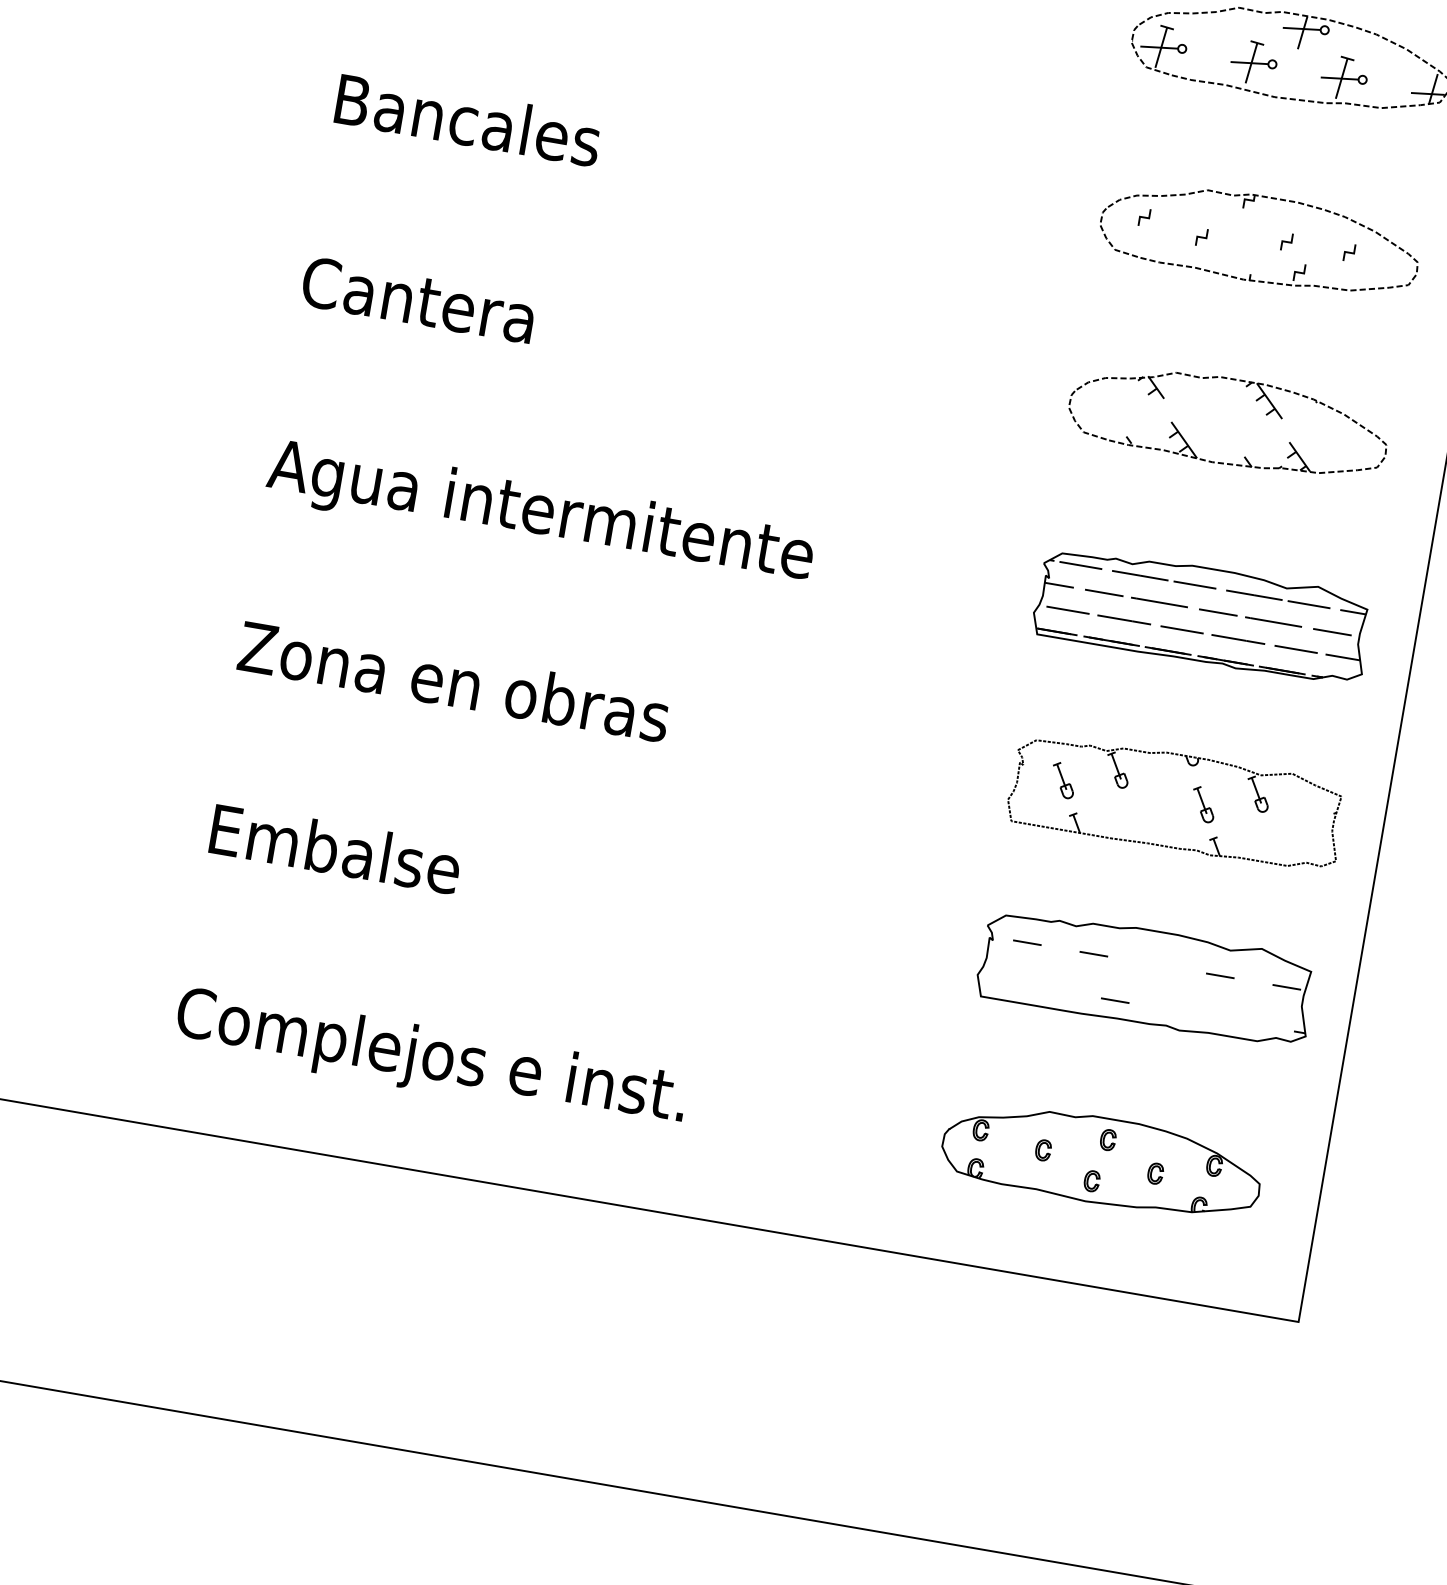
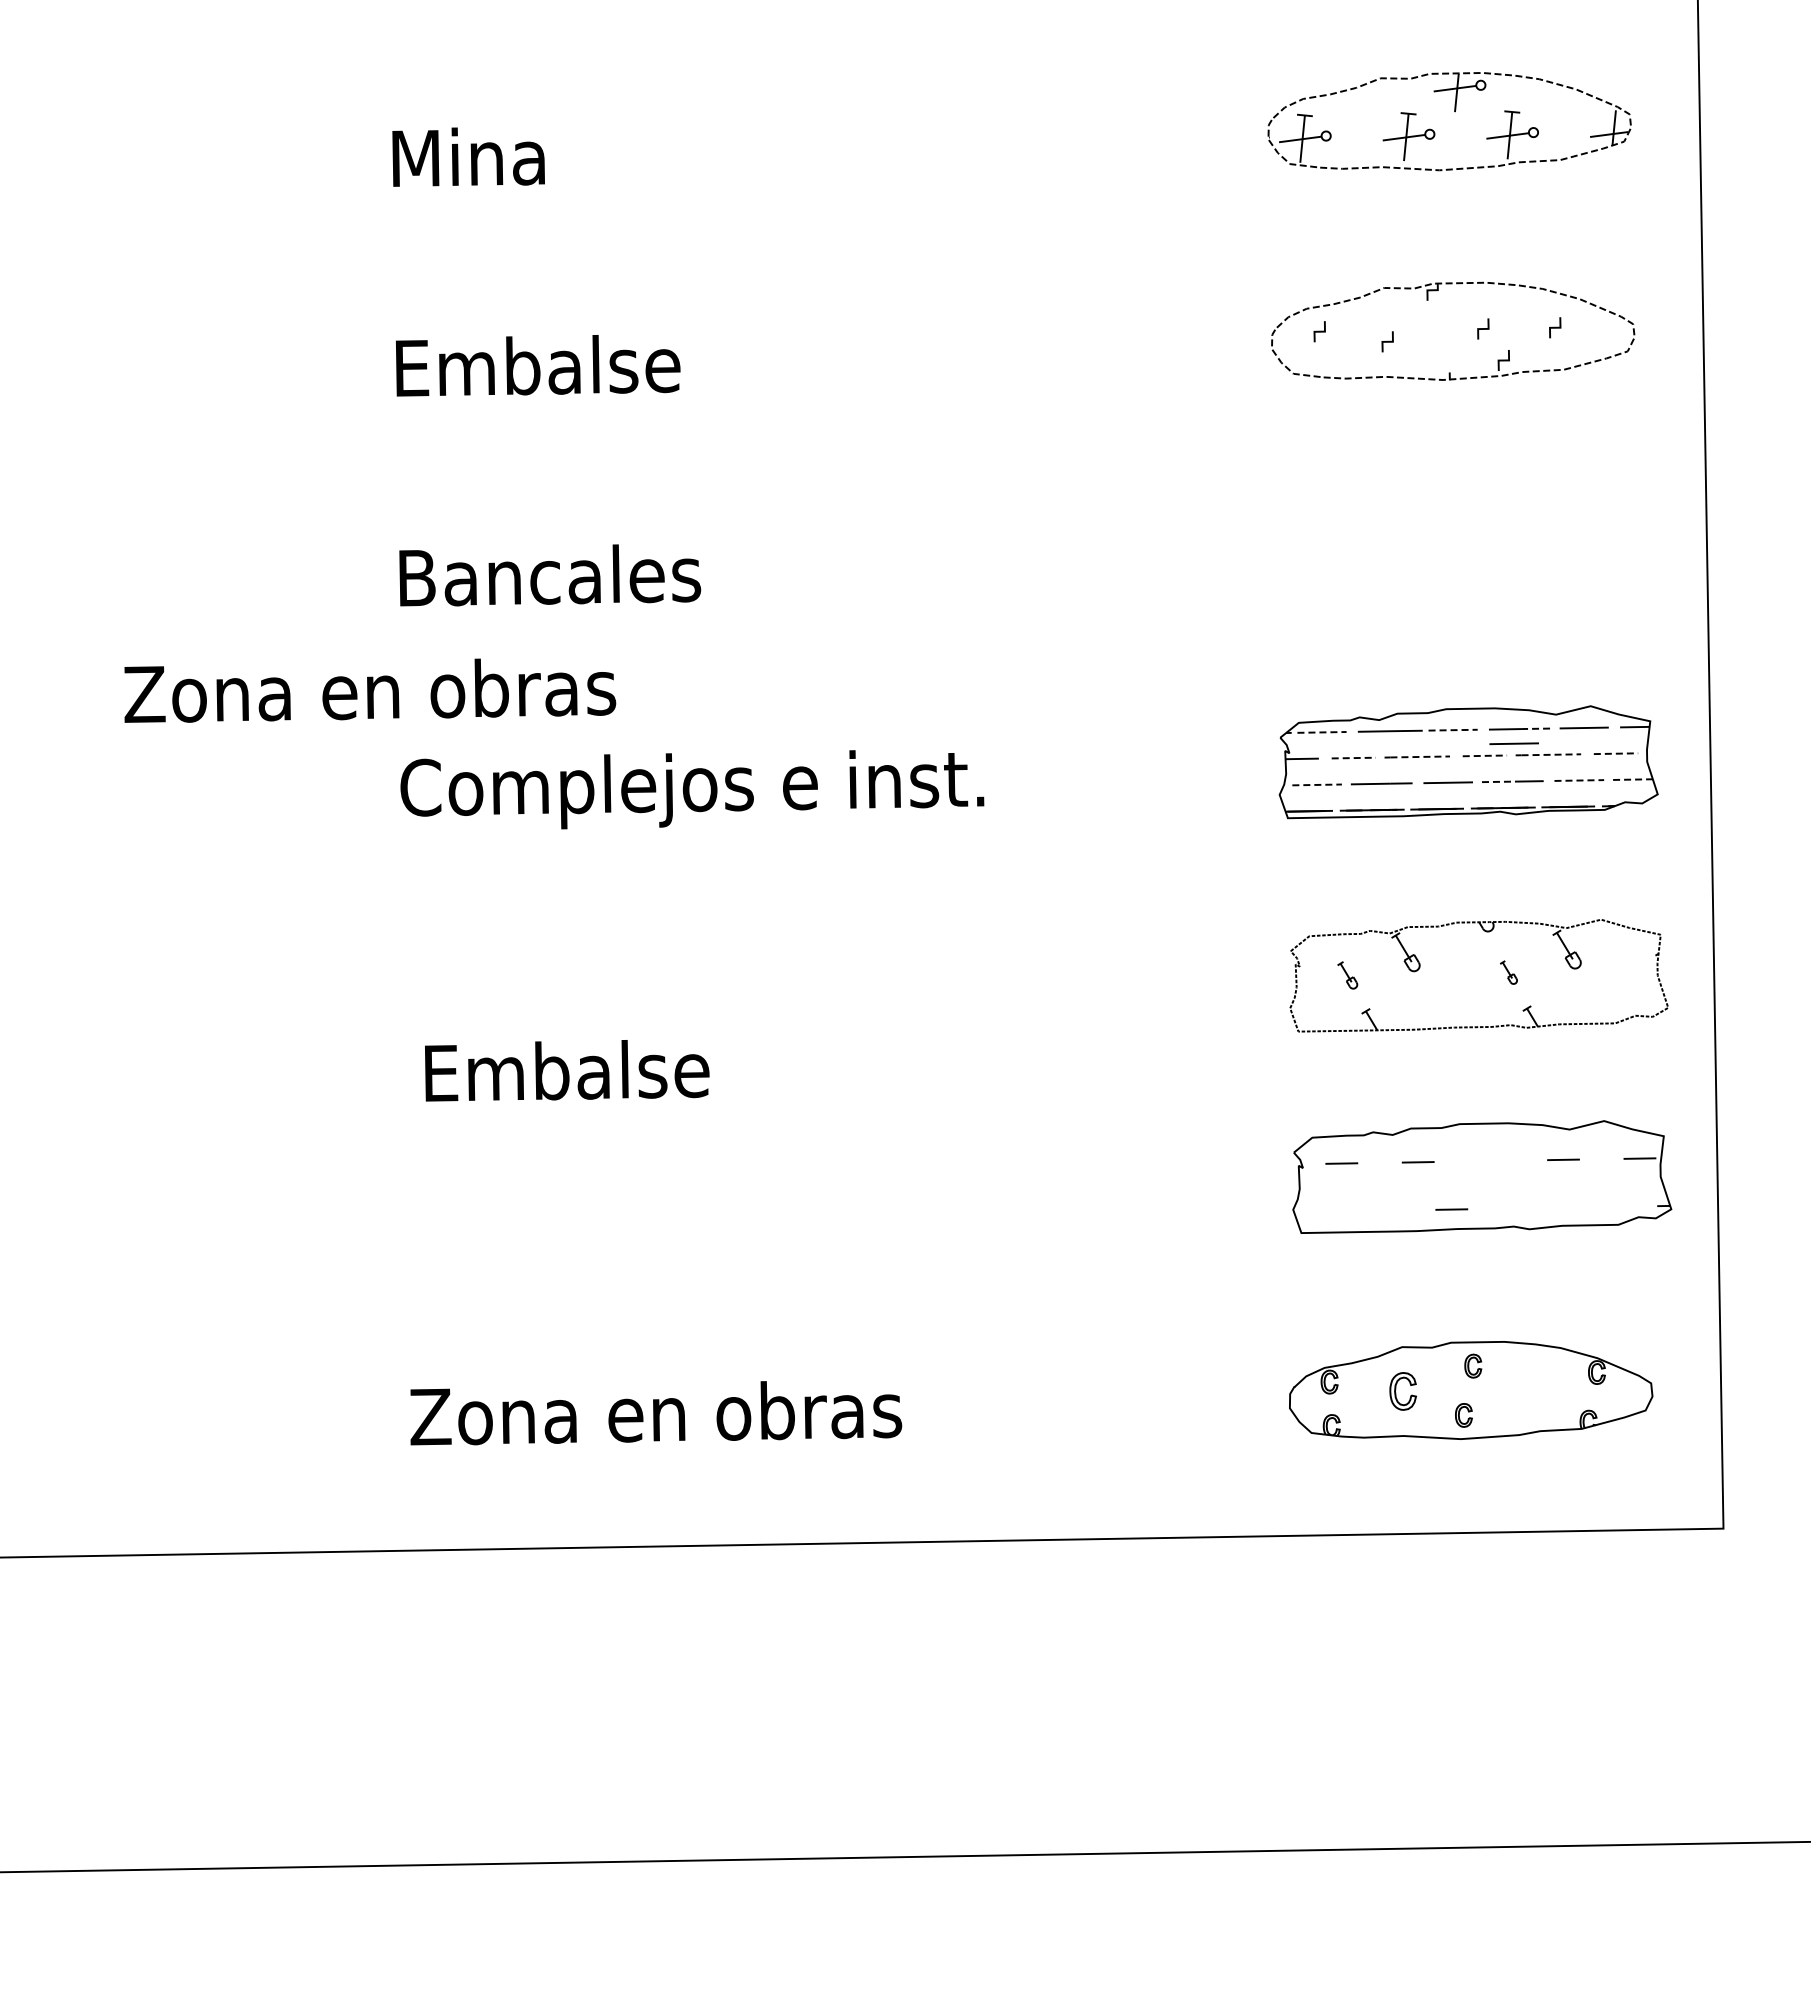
text: (471, 120) -> (550, 365), Bancales -> Embalse
text: (436, 302) -> (549, 575), Cantera -> Bancales
part: (1256, 401) -> (1482, 512), removed
text: (540, 515) -> (709, 790), Agua intermitente -> Complejos e inst.
line: (1081, 565) -> (1322, 732), solid -> dashed
line: (1195, 585) -> (1453, 730), solid -> dashed
line: (1104, 593) -> (1354, 758), solid -> dashed
line: (1268, 597) -> (1537, 728), solid -> dashed
line: (1162, 602) -> (1420, 756), solid -> dashed
line: (1245, 606) -> (1513, 743), added
line: (1068, 609) -> (1317, 784), solid -> dashed
line: (1218, 612) -> (1485, 755), solid -> dashed
line: (1276, 622) -> (1551, 754), solid -> dashed
line: (1332, 632) -> (1616, 753), solid -> dashed
line: (1229, 637) -> (1502, 781), solid -> dashed
line: (1296, 649) -> (1579, 780), solid -> dashed
line: (1342, 657) -> (1632, 779), solid -> dashed
text: (454, 681) -> (370, 690), moved
part: (1063, 780) -> (1347, 975), size x0.7
part: (1203, 804) -> (1508, 972), size x0.6
text: (335, 848) -> (567, 1070), moved
text: (431, 1059) -> (702, 1418), Complejos e inst. -> Zona en obras
part: (1043, 1149) -> (1403, 1390), size x1.6
part: (1155, 1173) -> (1532, 1393), removed

